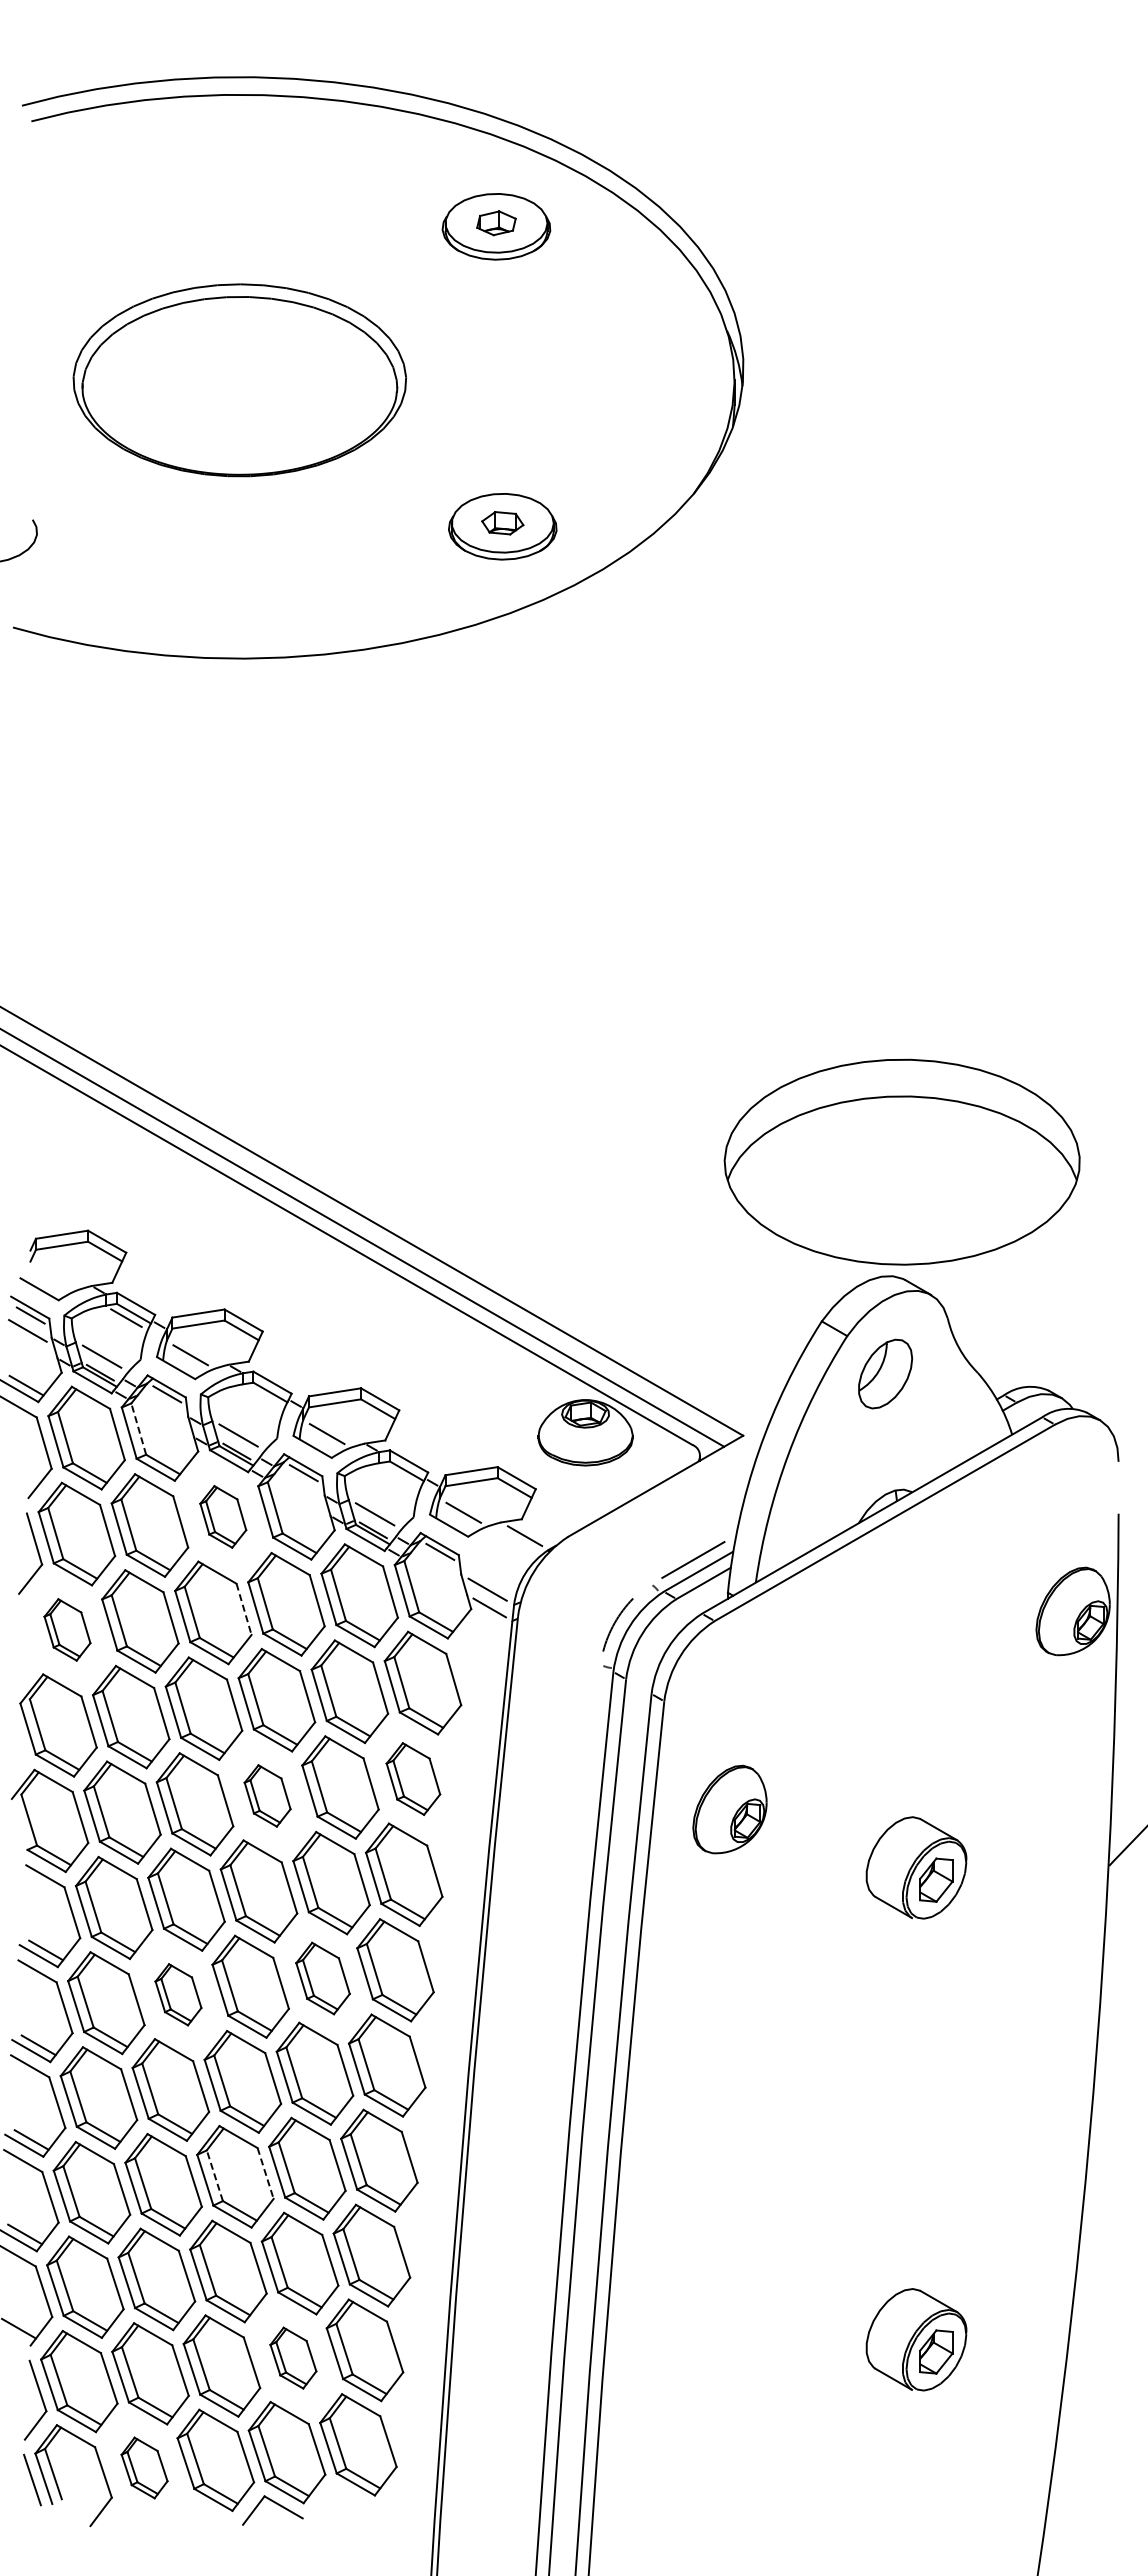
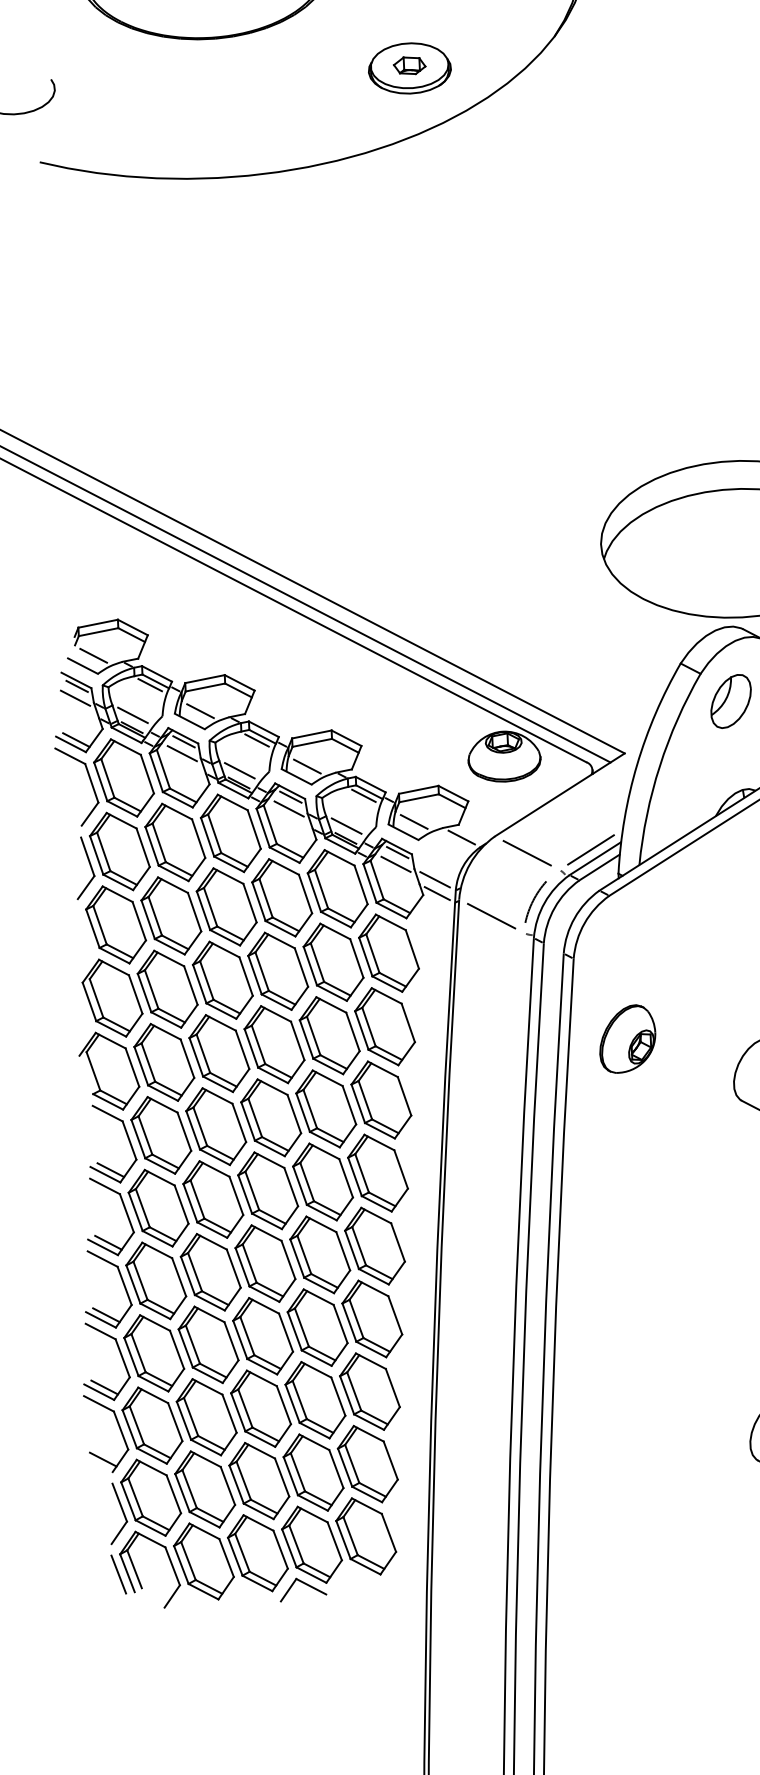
line: (54, 1276) -> (93, 655), added
line: (262, 1396) -> (256, 740), added
line: (164, 1409) -> (182, 753), added
line: (138, 1429) -> (163, 769), dashed -> solid
line: (399, 1475) -> (363, 795), added
line: (300, 1488) -> (288, 809), added
part: (223, 1516) -> (231, 833), size x1.67
line: (609, 1560) -> (527, 853), added
line: (437, 1566) -> (396, 863), added
line: (244, 1609) -> (250, 903), dashed -> solid
part: (67, 1629) -> (116, 924), size x1.67
line: (558, 1640) -> (490, 916), added
part: (413, 1778) -> (385, 1026), size x1.43
part: (267, 1795) -> (274, 1044), size x1.67
part: (322, 1978) -> (322, 1181), size x1.43
part: (178, 1994) -> (213, 1199), size x1.67
line: (265, 2173) -> (285, 1332), dashed -> solid
line: (214, 2175) -> (247, 1335), dashed -> solid
part: (293, 2357) -> (313, 1472), size x1.67
part: (144, 2467) -> (203, 1561), size x1.67

